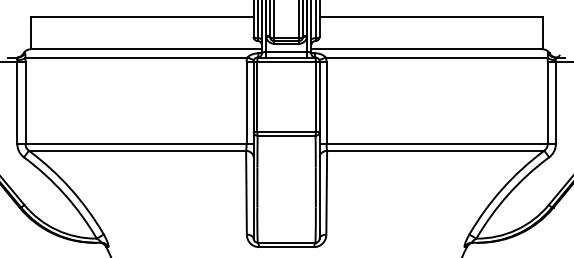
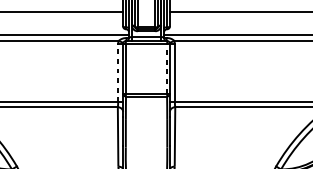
line: (315, 96) -> (167, 68), solid -> dashed
line: (246, 102) -> (118, 72), solid -> dashed

